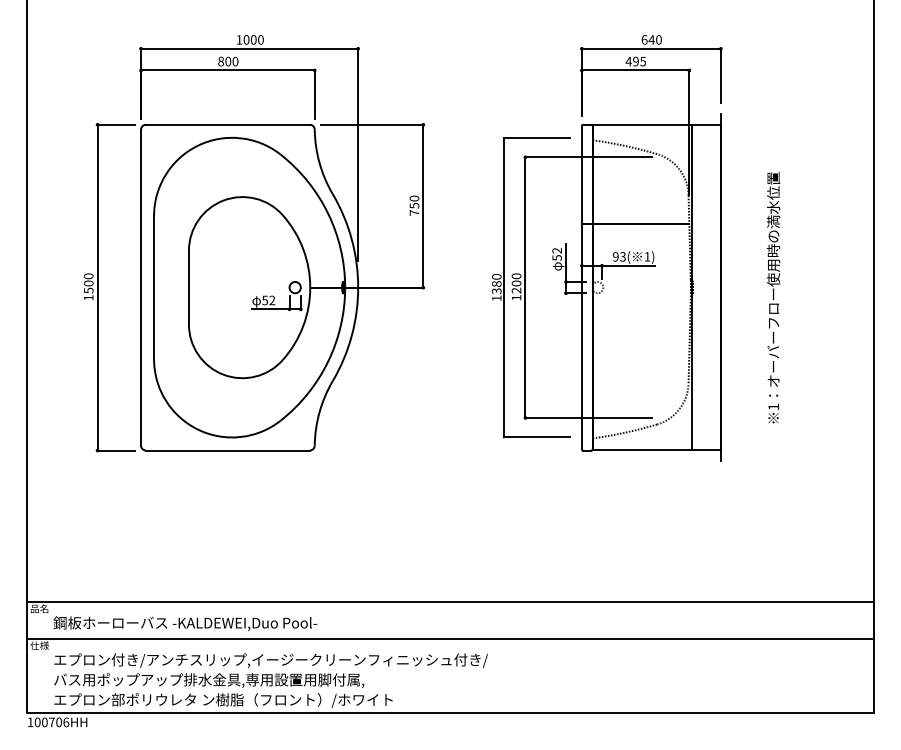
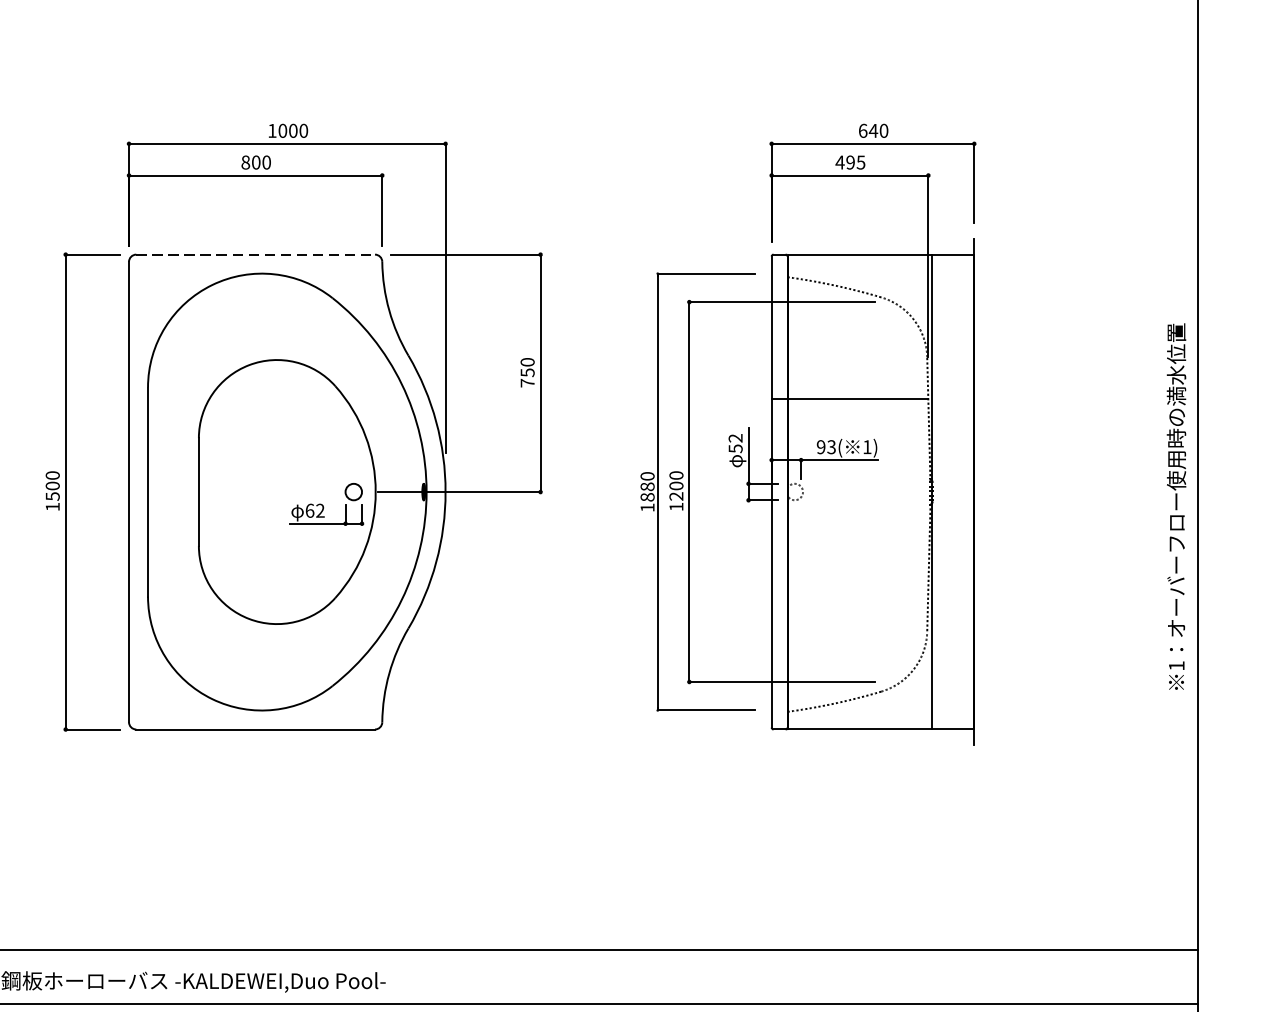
line: (227, 124) -> (255, 254), solid -> dashed
text: (496, 291) -> (647, 497), 1380 -> 1880
text: (773, 297) -> (1176, 506), moved
text: (265, 300) -> (310, 510), 52 -> 62

